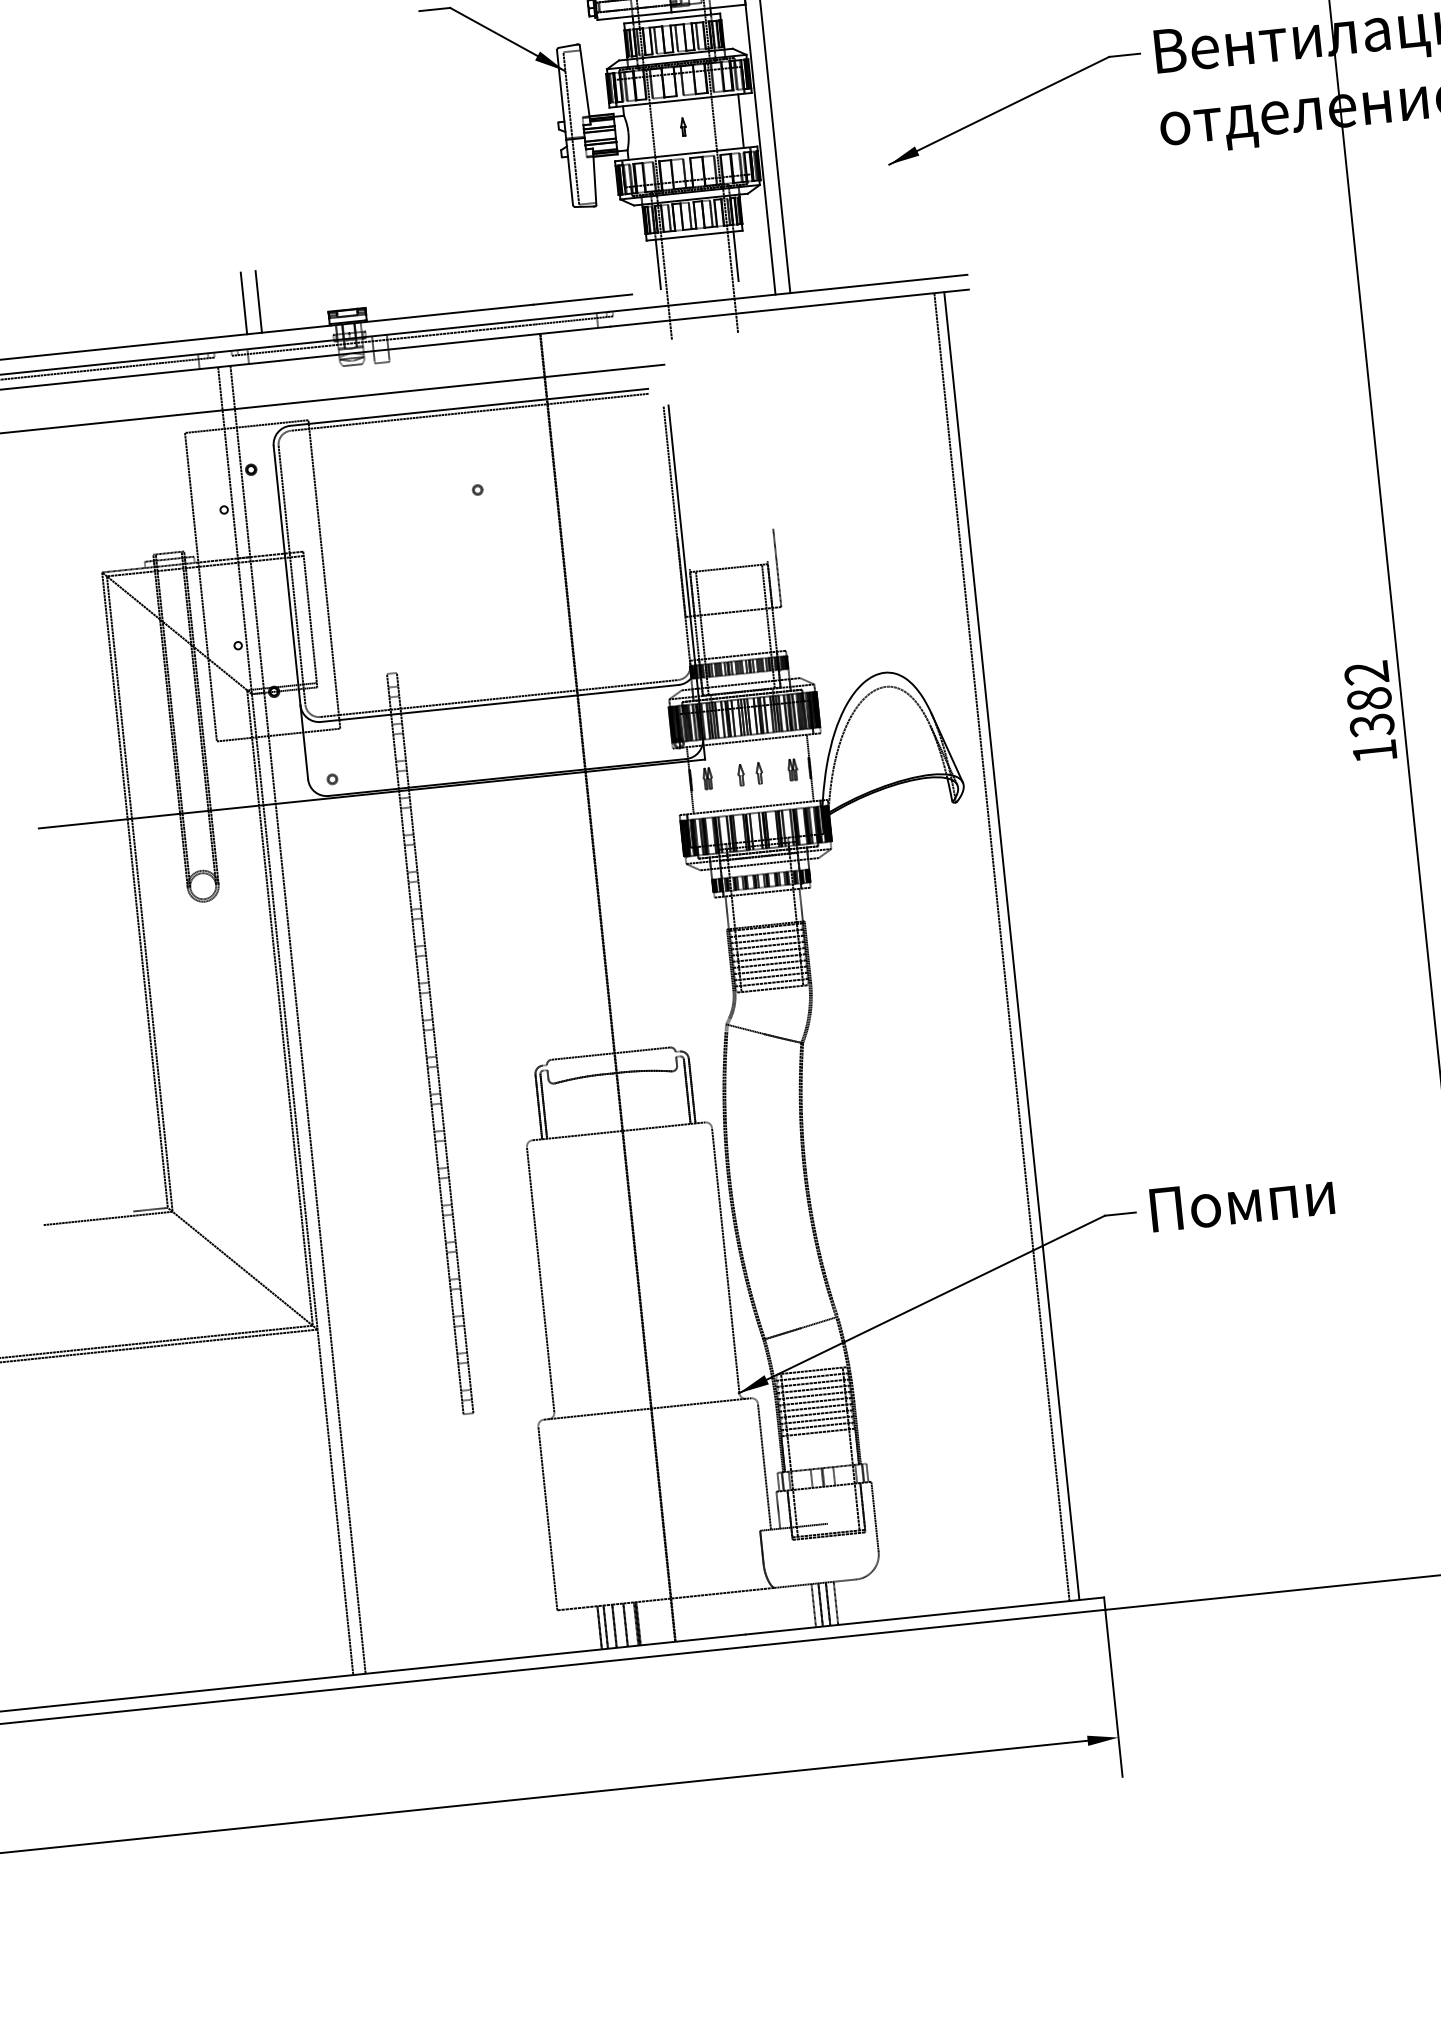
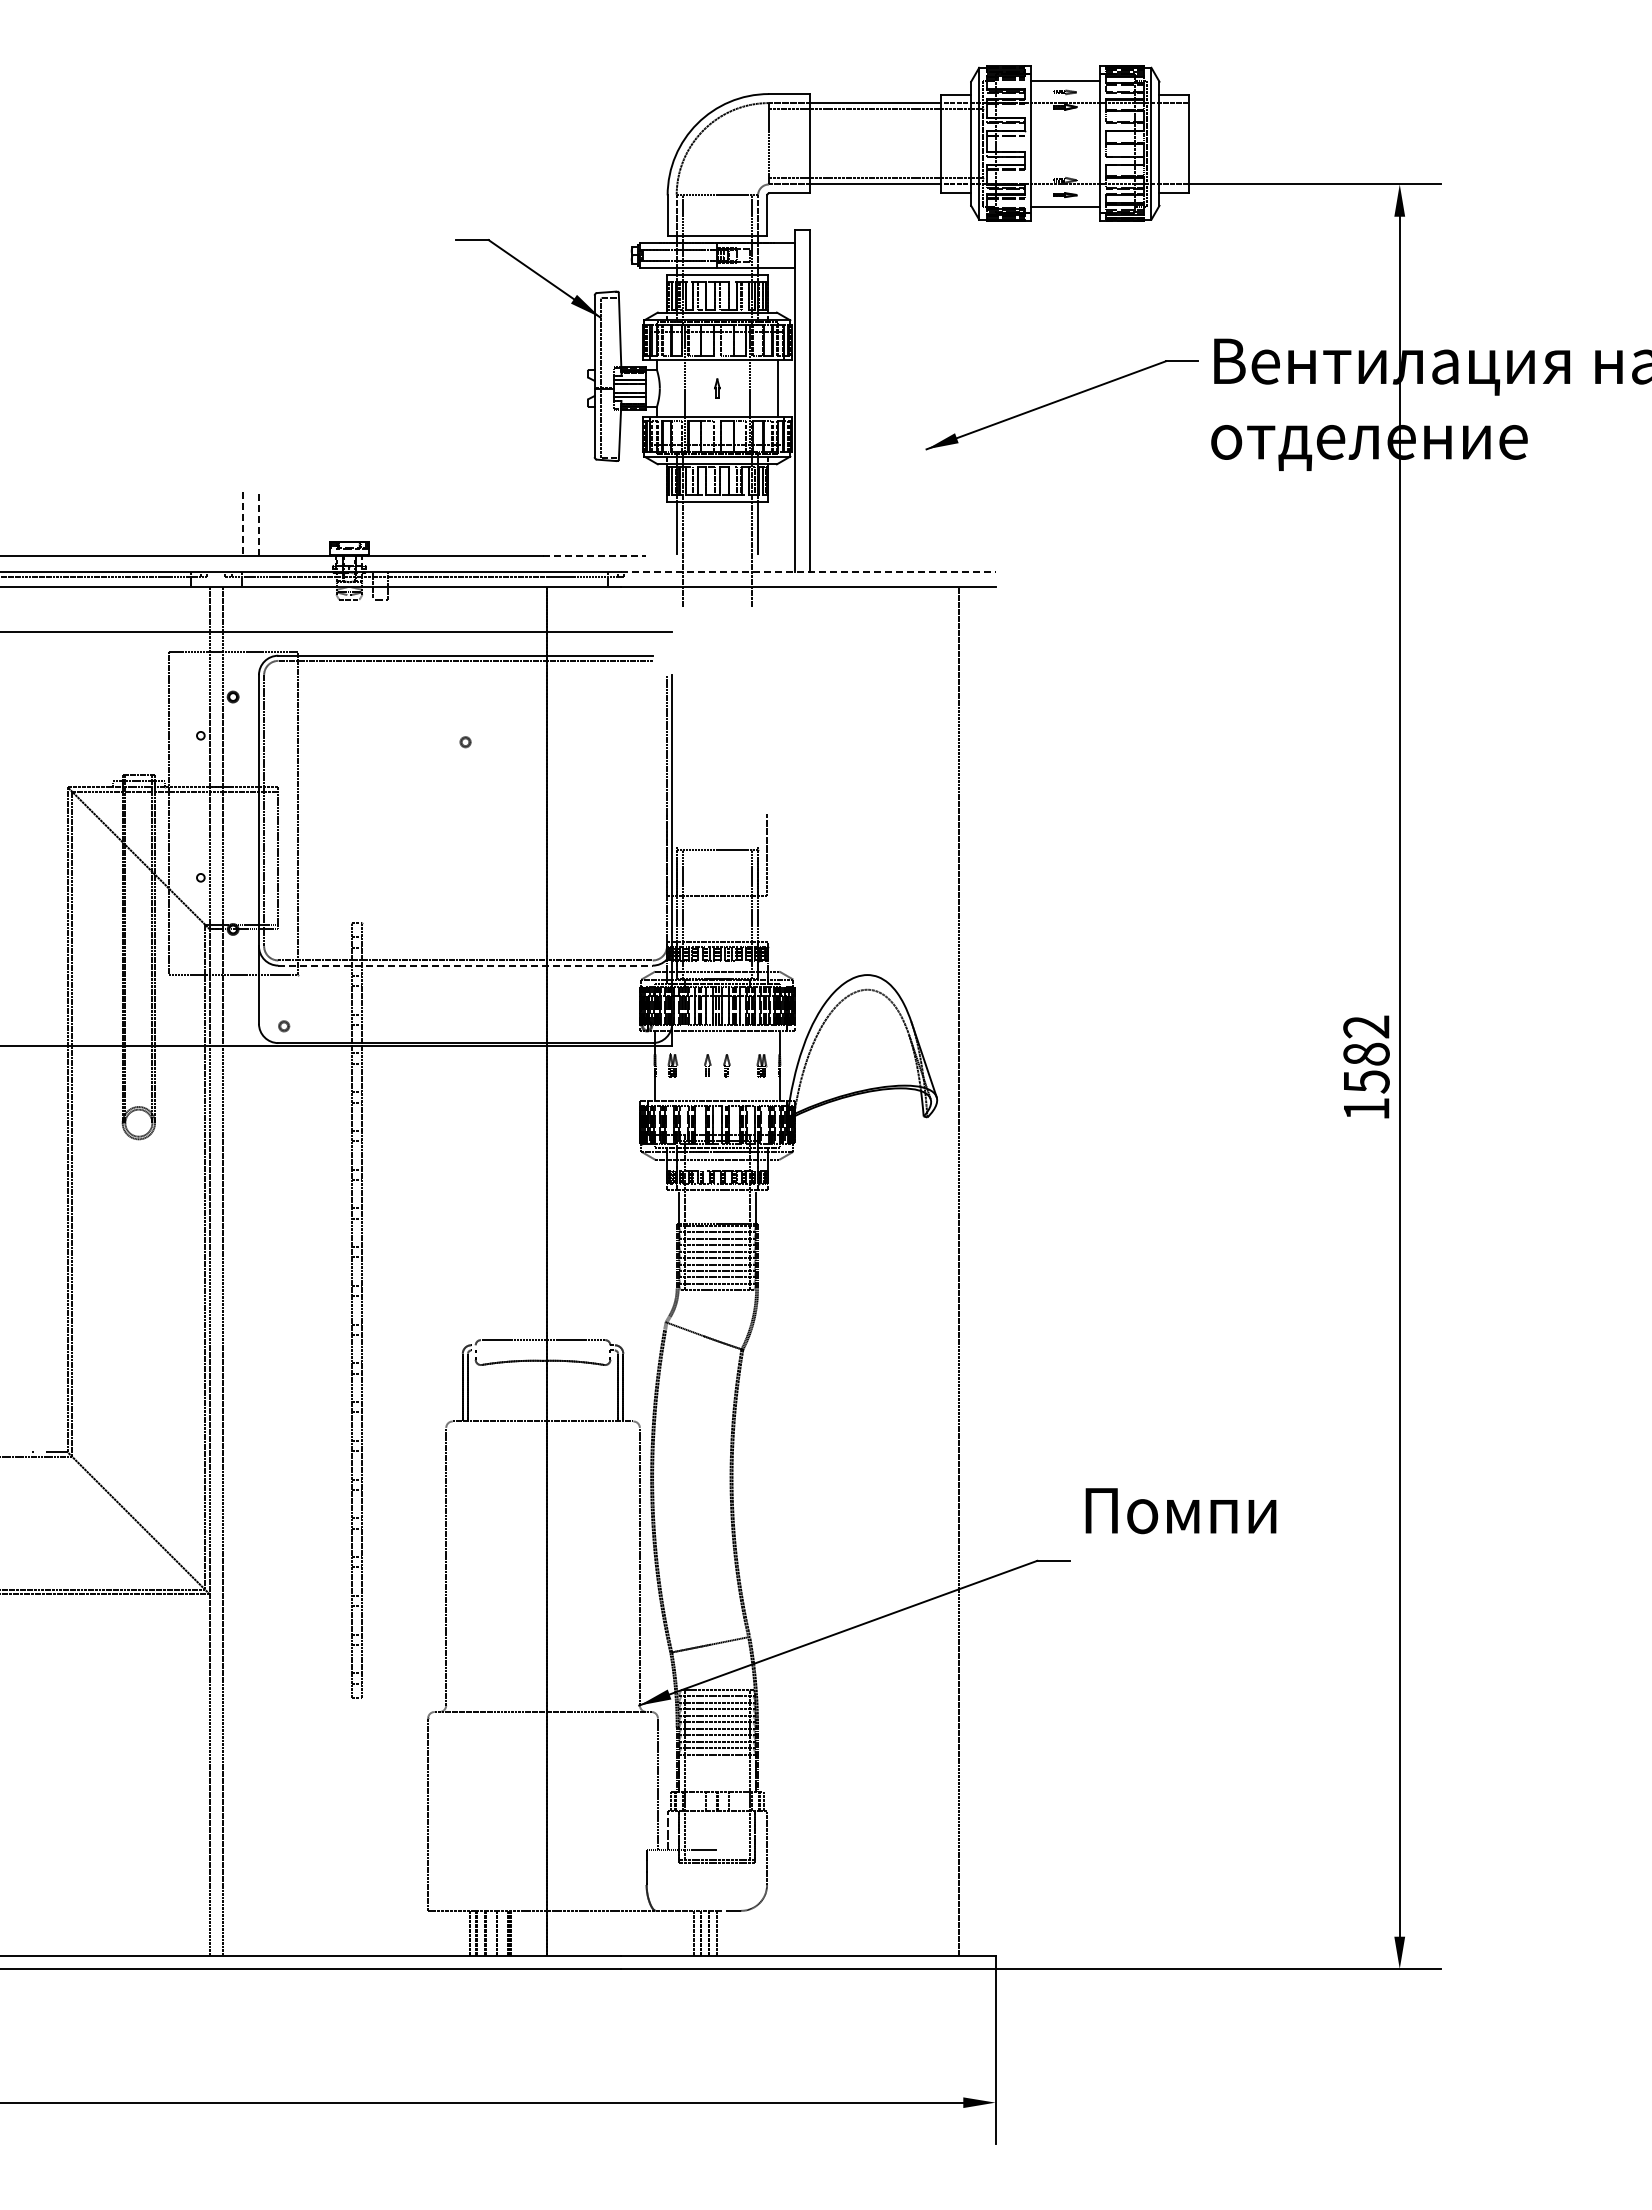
line: (788, 293) -> (808, 571), solid -> dashed
line: (582, 299) -> (594, 556), solid -> dashed
line: (258, 301) -> (258, 523), solid -> dashed
line: (244, 303) -> (243, 524), solid -> dashed
line: (500, 703) -> (466, 965), solid -> dashed
text: (1372, 725) -> (1366, 1081), 1382 -> 1582
line: (1011, 945) -> (969, 1271), removed
text: (1241, 1202) -> (1180, 1511), moved

